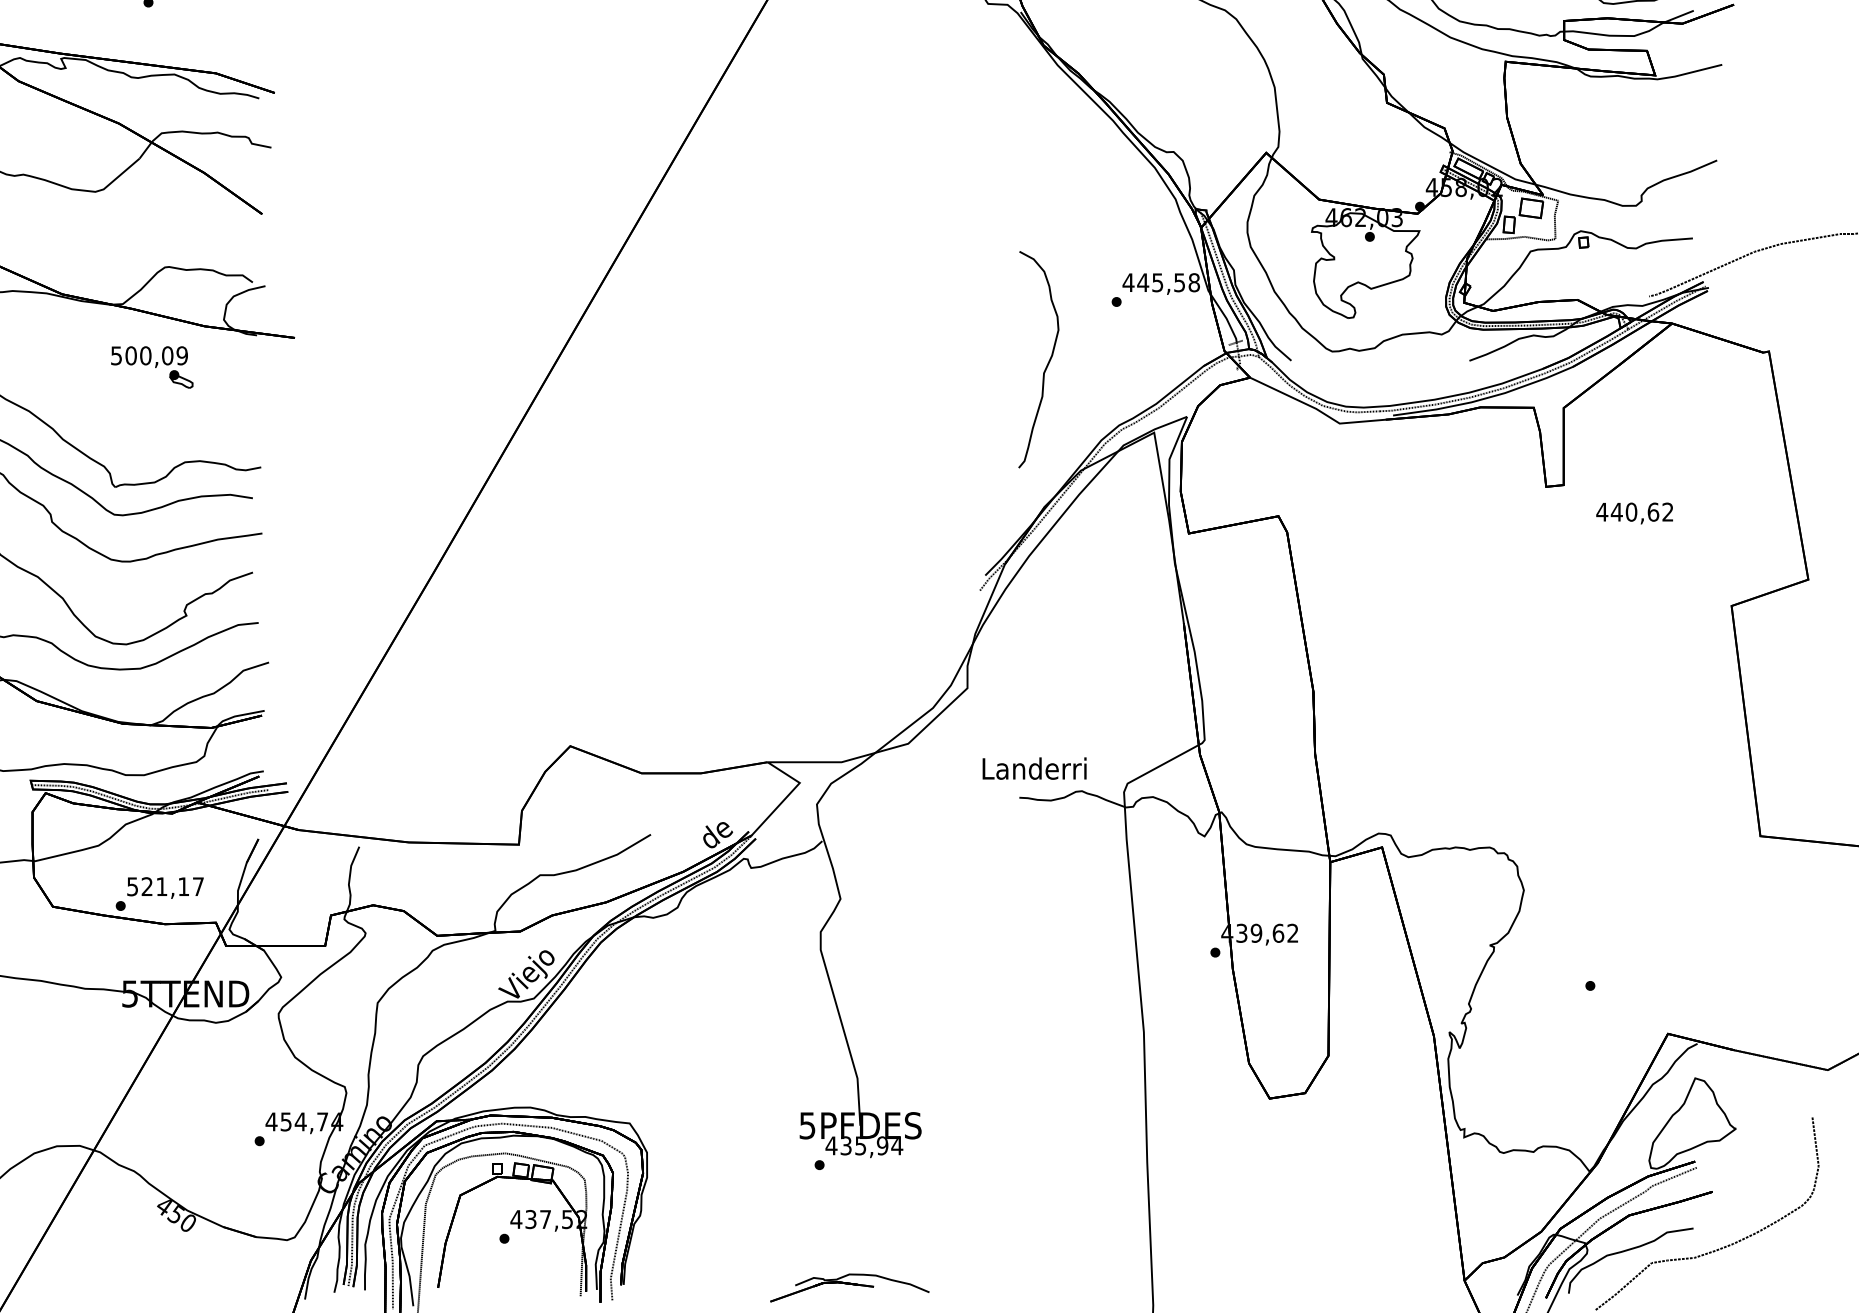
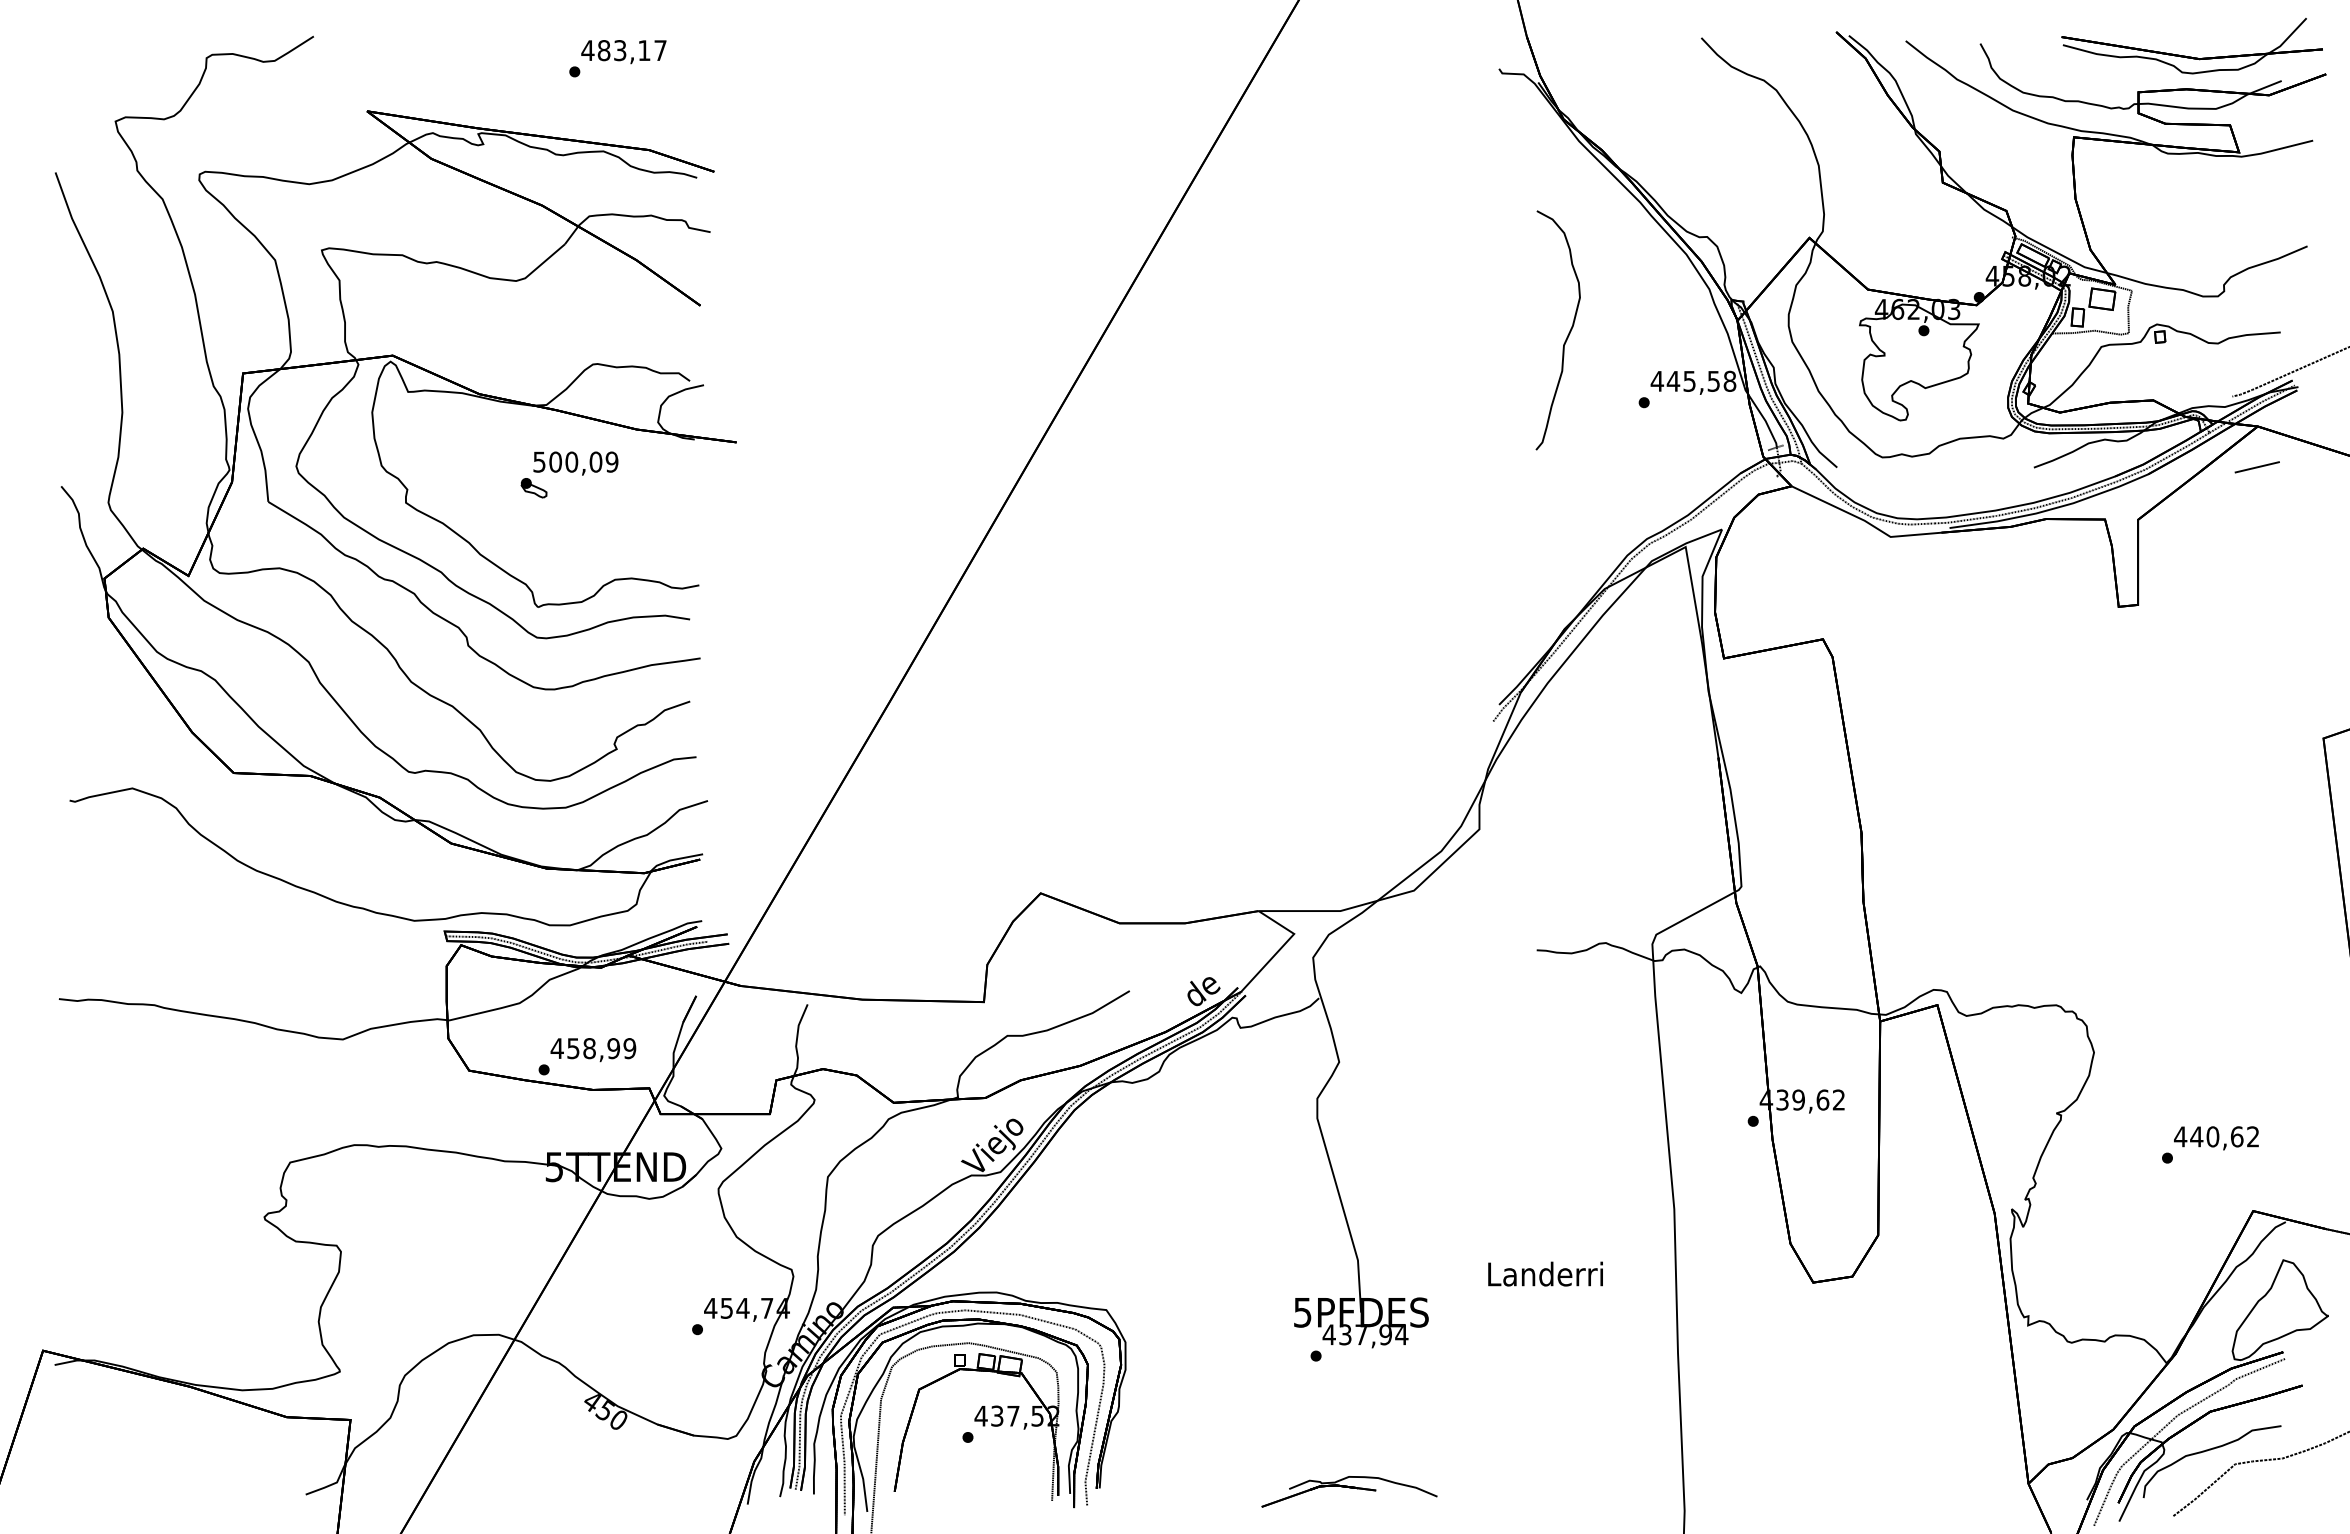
line: (1670, 360) -> (2256, 467), added
curve: (1048, 361) -> (1568, 332), moved
part: (180, 379) -> (533, 488), moved
text: (1634, 513) -> (2216, 1138), moved
text: (1034, 768) -> (1545, 1273), moved
text: (165, 886) -> (593, 1048), 521,17 -> 458,99
text: (860, 1145) -> (1361, 1334), 435,94 -> 437,94

